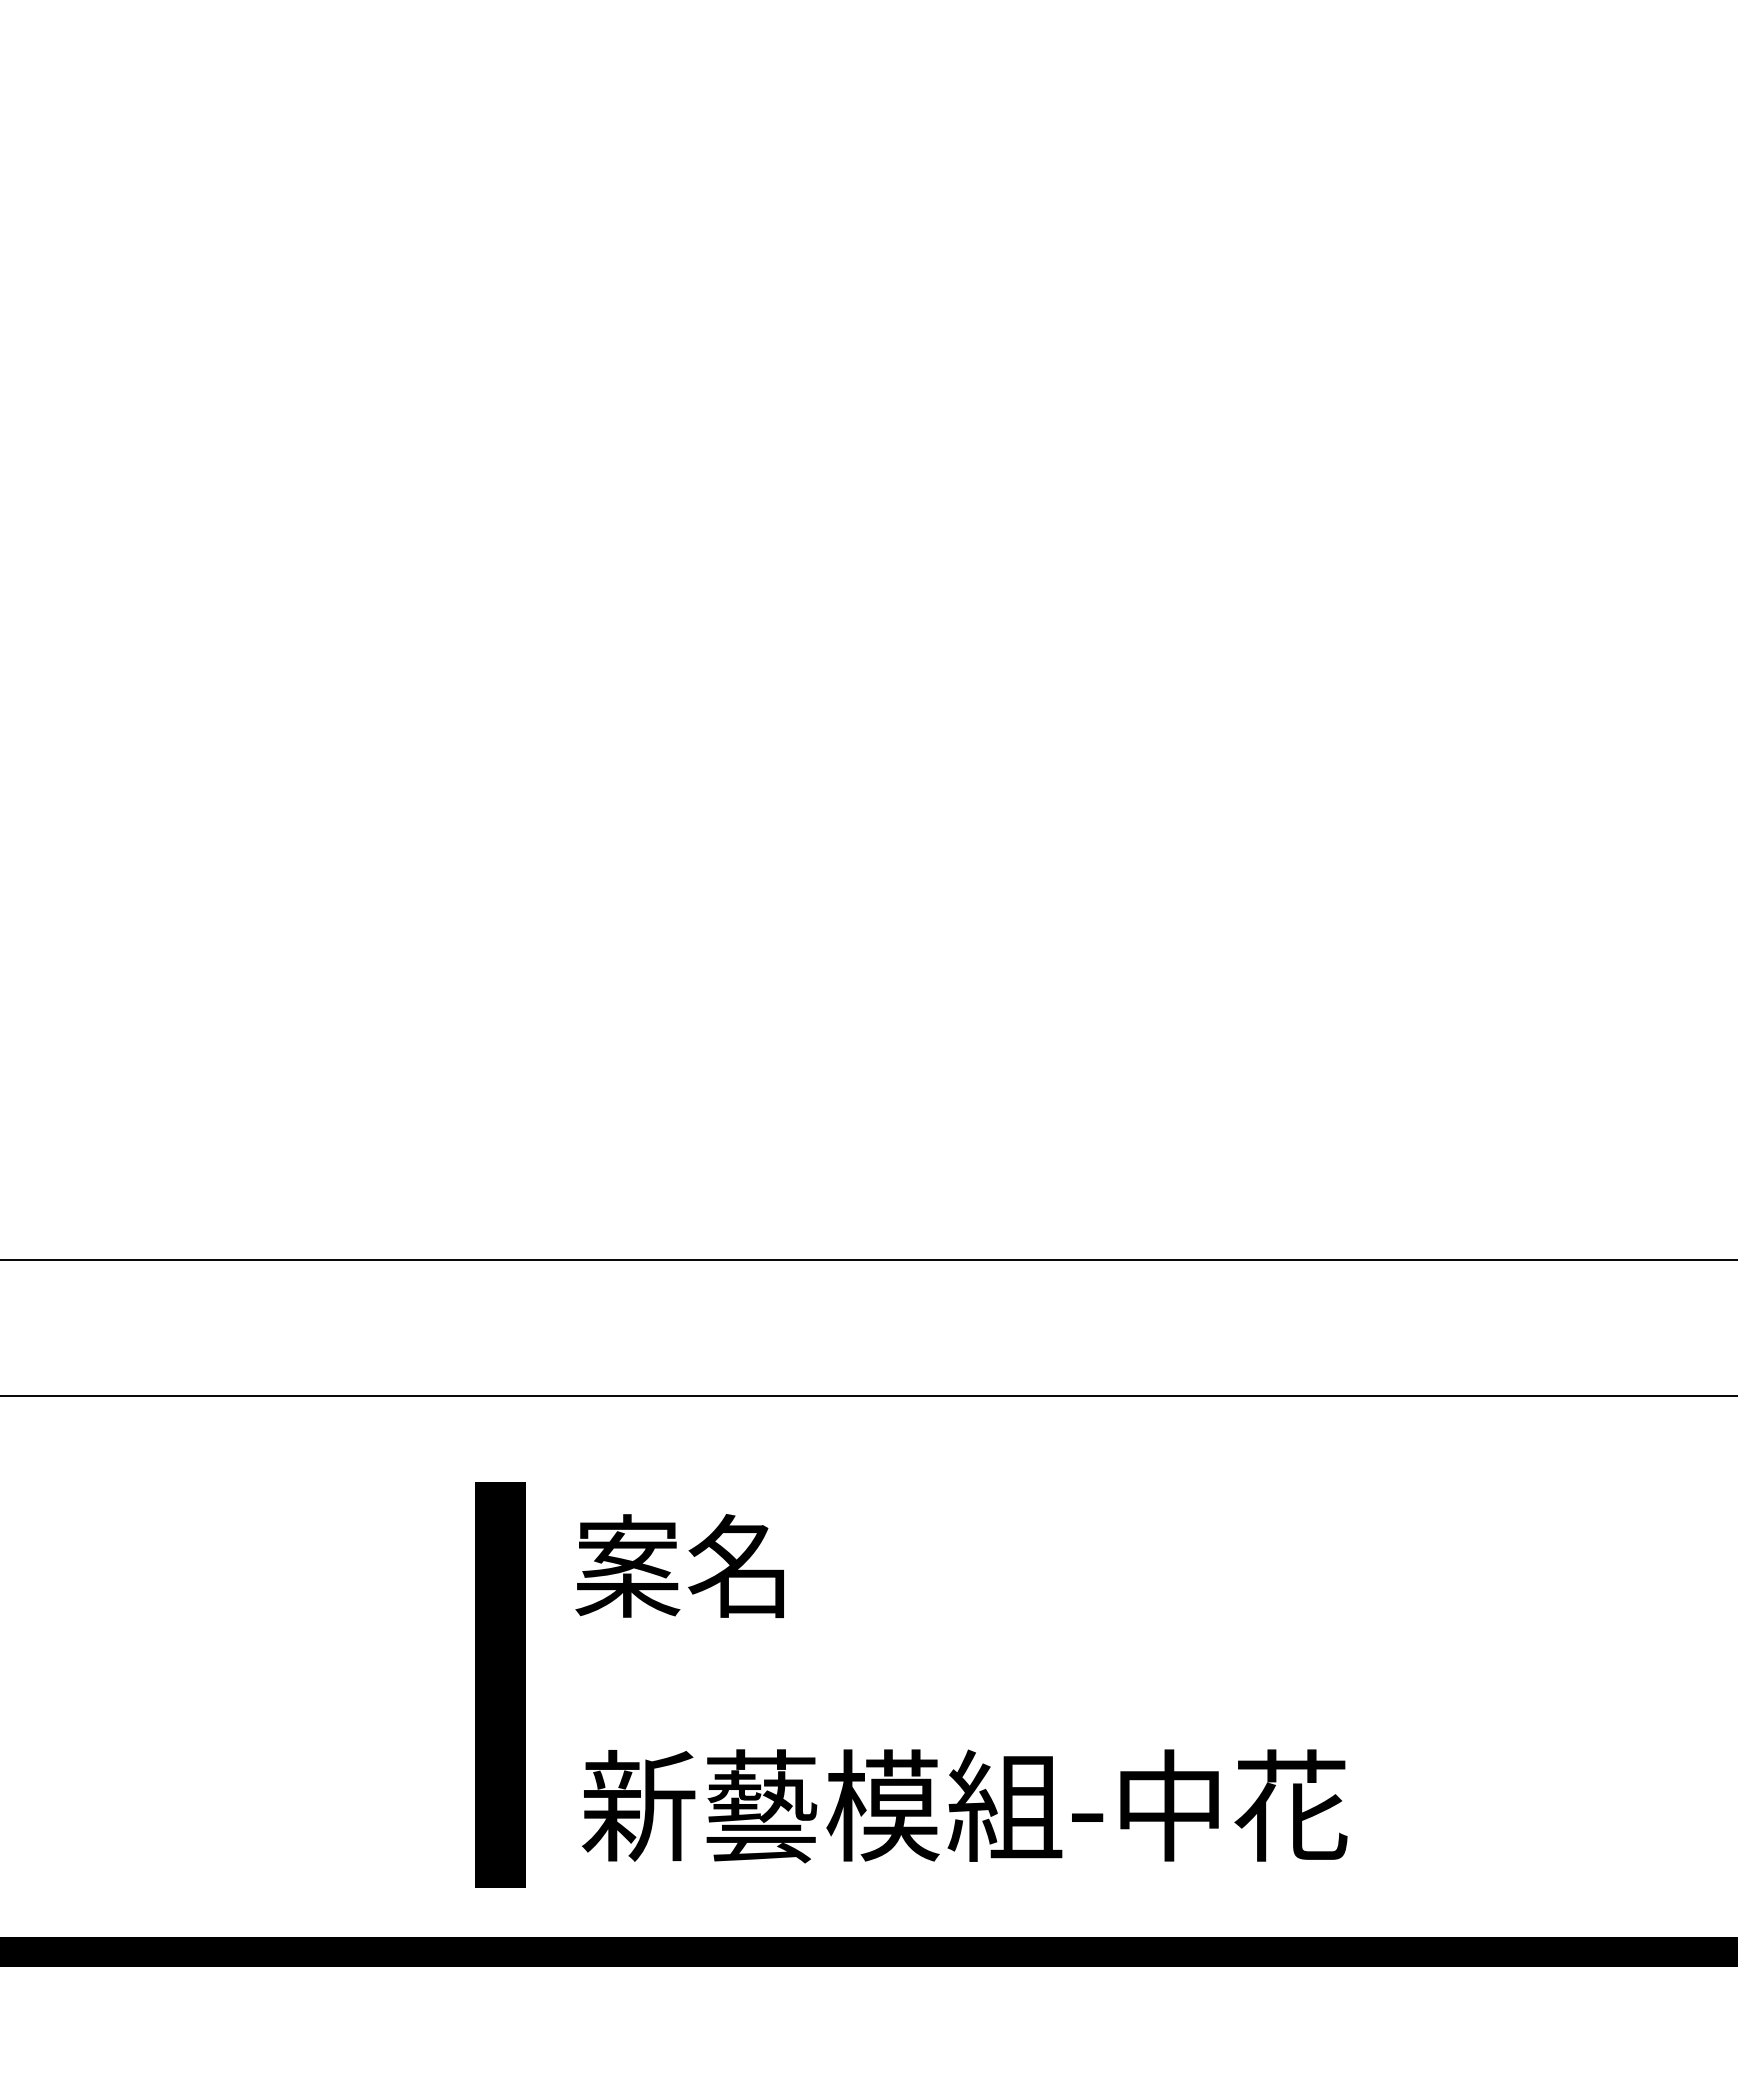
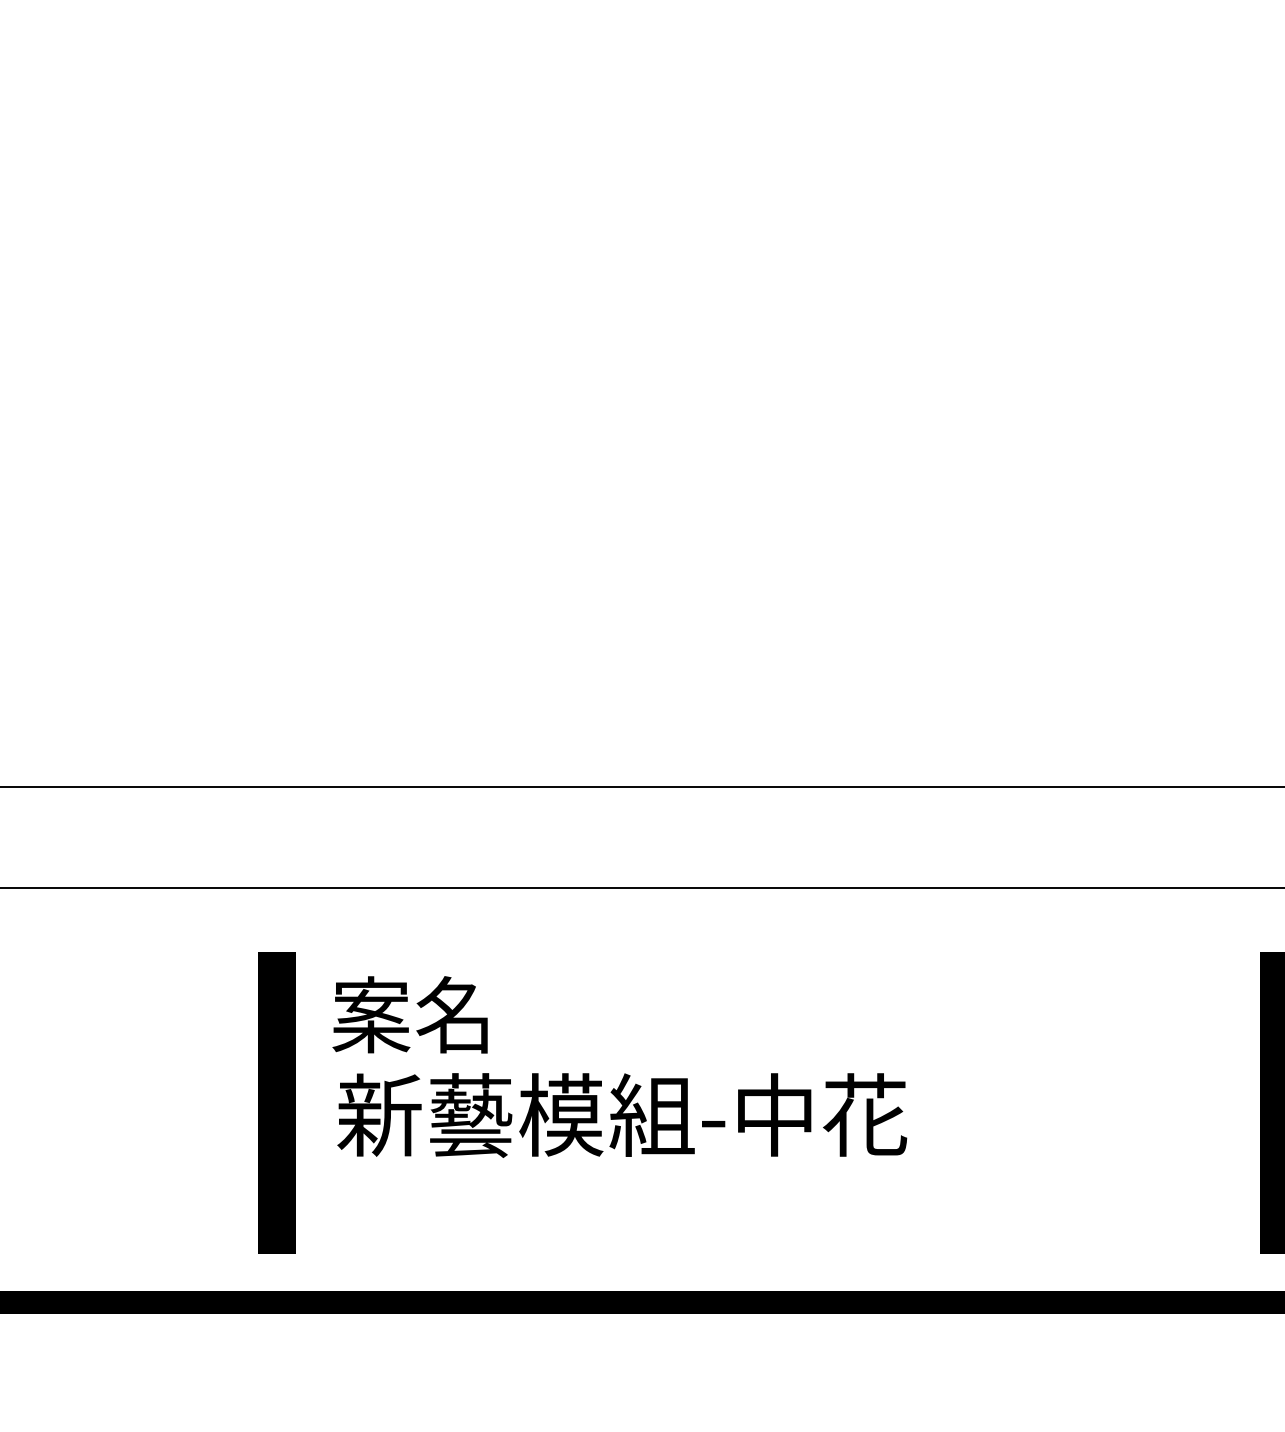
text: (964, 1806) -> (622, 1115), moved

